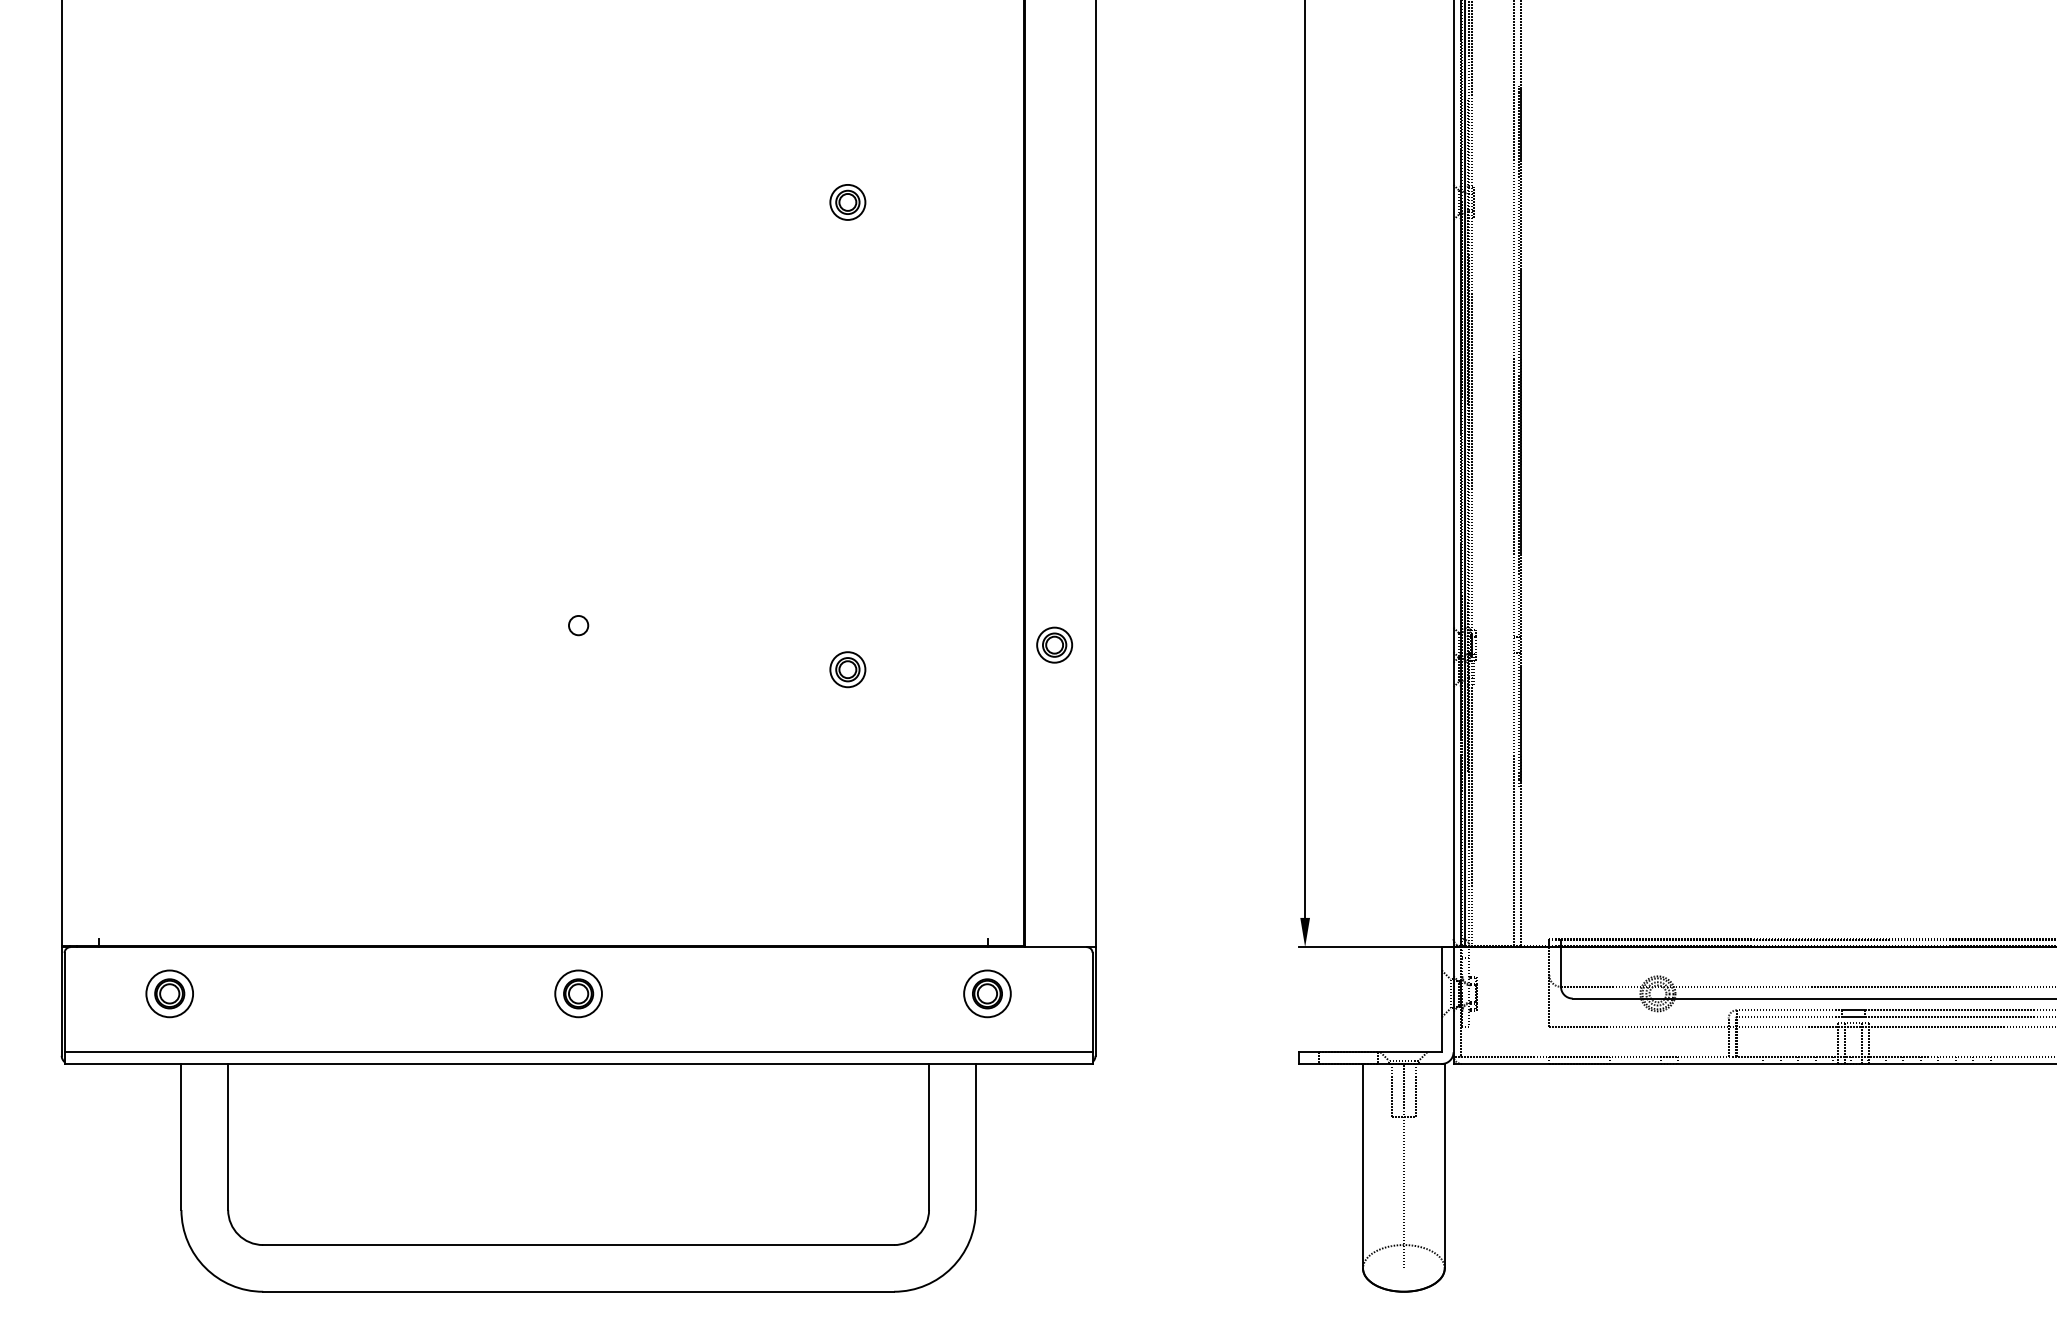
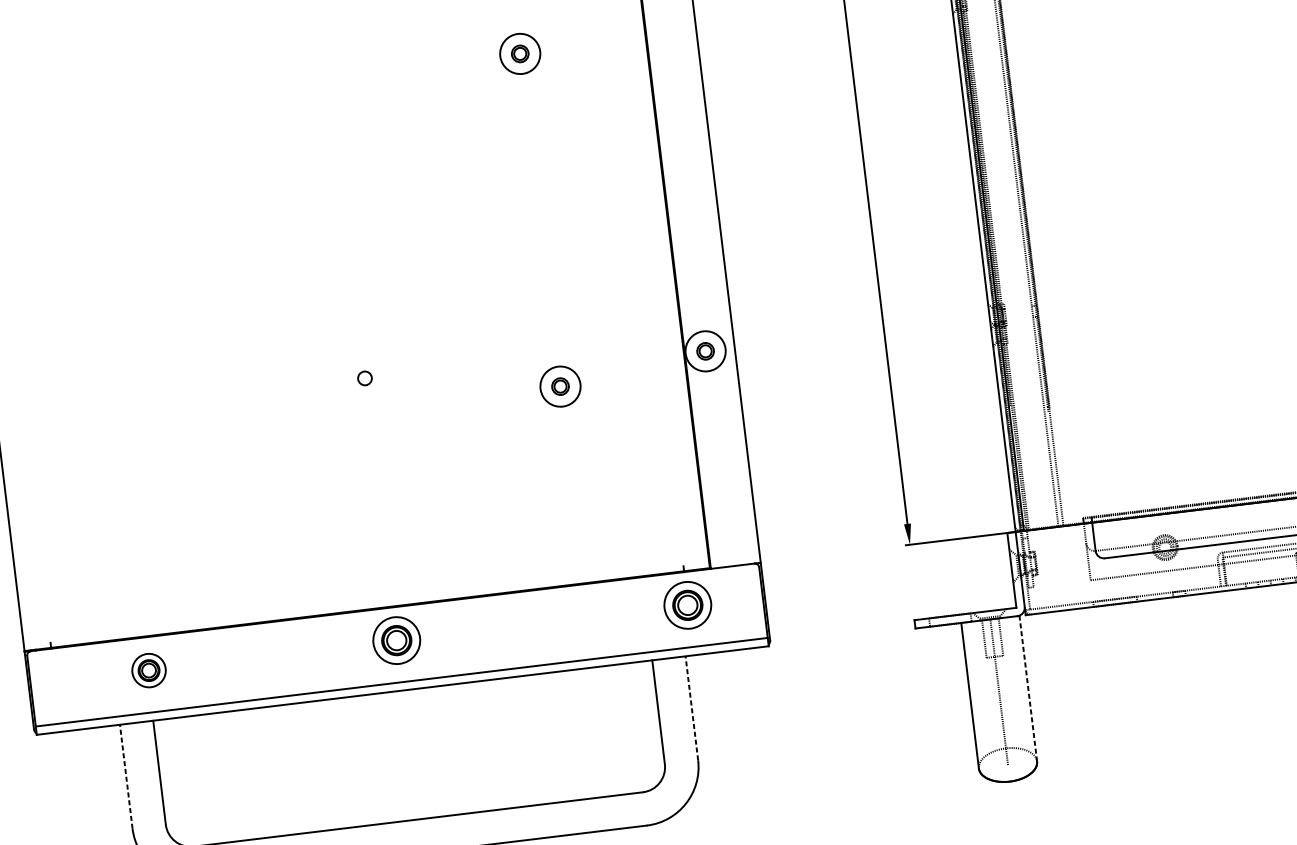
circle: (847, 201) -> (519, 53), size x1.6
circle: (1054, 644) -> (705, 350), size x1.6
circle: (847, 669) -> (560, 386), size x1.6
part: (169, 993) -> (148, 670), moved
part: (578, 993) -> (396, 640), size x1.4
part: (987, 993) -> (687, 605), size x1.4
line: (181, 1136) -> (126, 776), solid -> dashed
line: (975, 1136) -> (691, 707), solid -> dashed
line: (1444, 1165) -> (1028, 688), solid -> dashed

